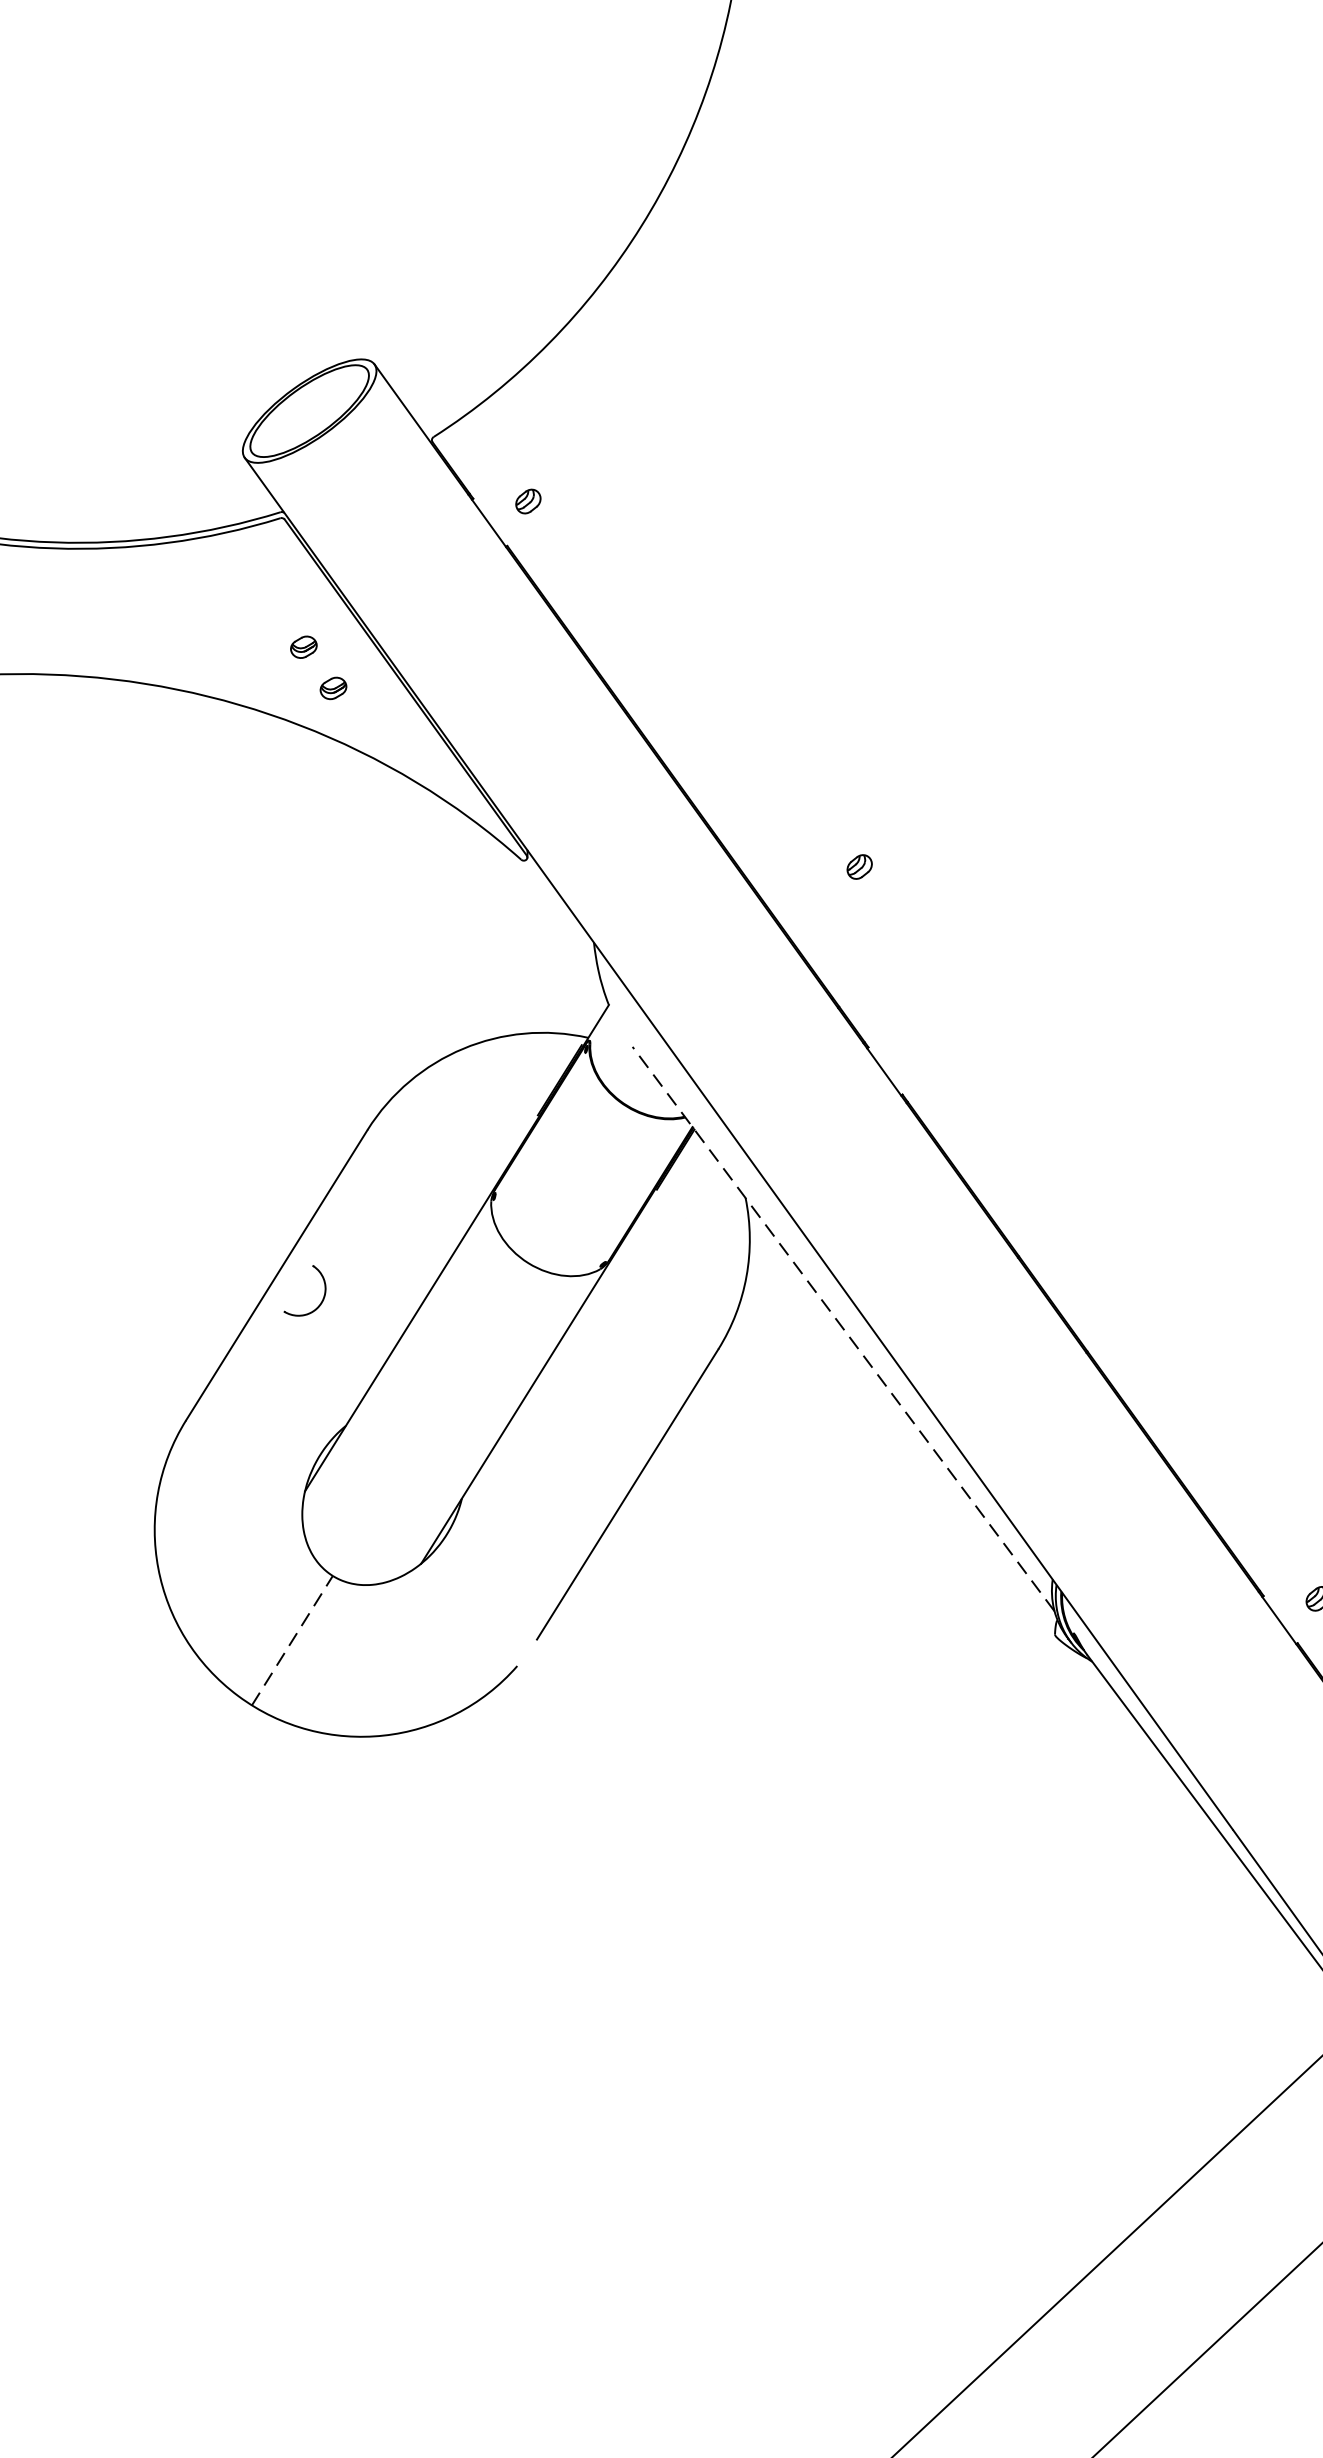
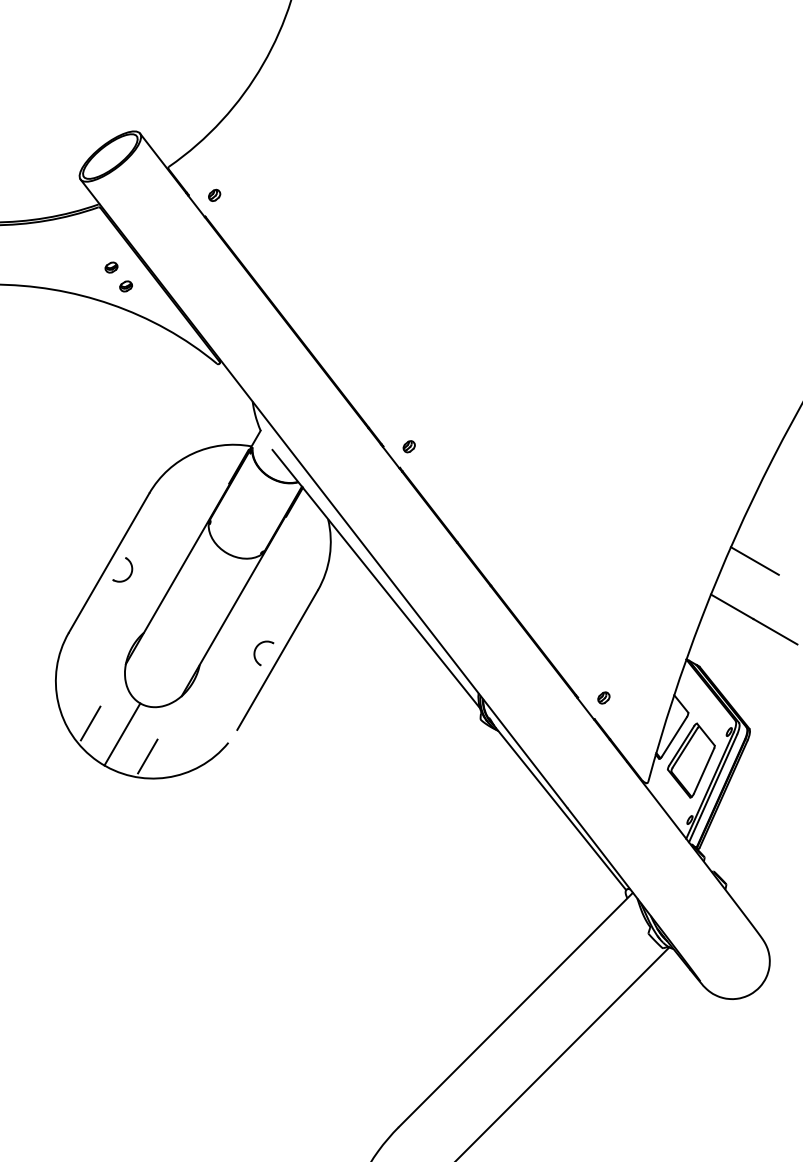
part: (858, 866) -> (408, 446), moved
line: (844, 1330) -> (376, 579), dashed -> solid
part: (581, 1478) -> (255, 653), added
line: (225, 1614) -> (90, 723), added
line: (292, 1640) -> (122, 734), dashed -> solid
line: (344, 1689) -> (147, 756), added

